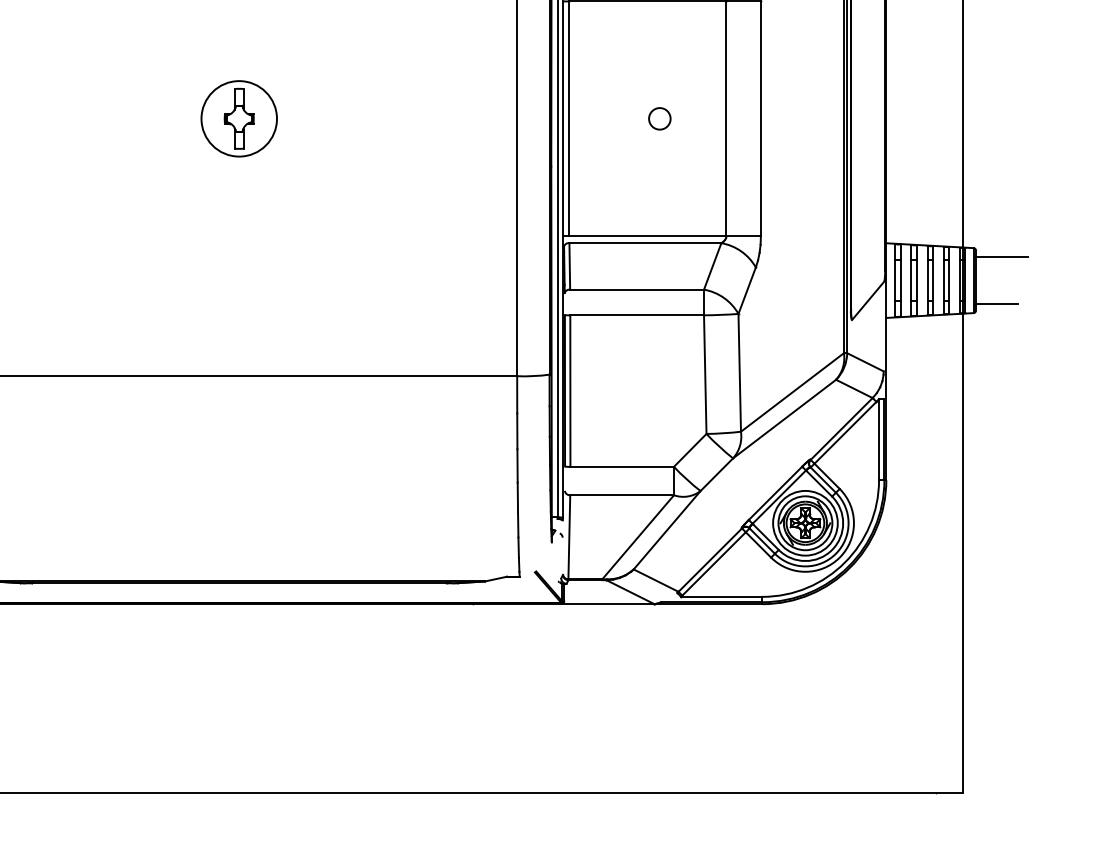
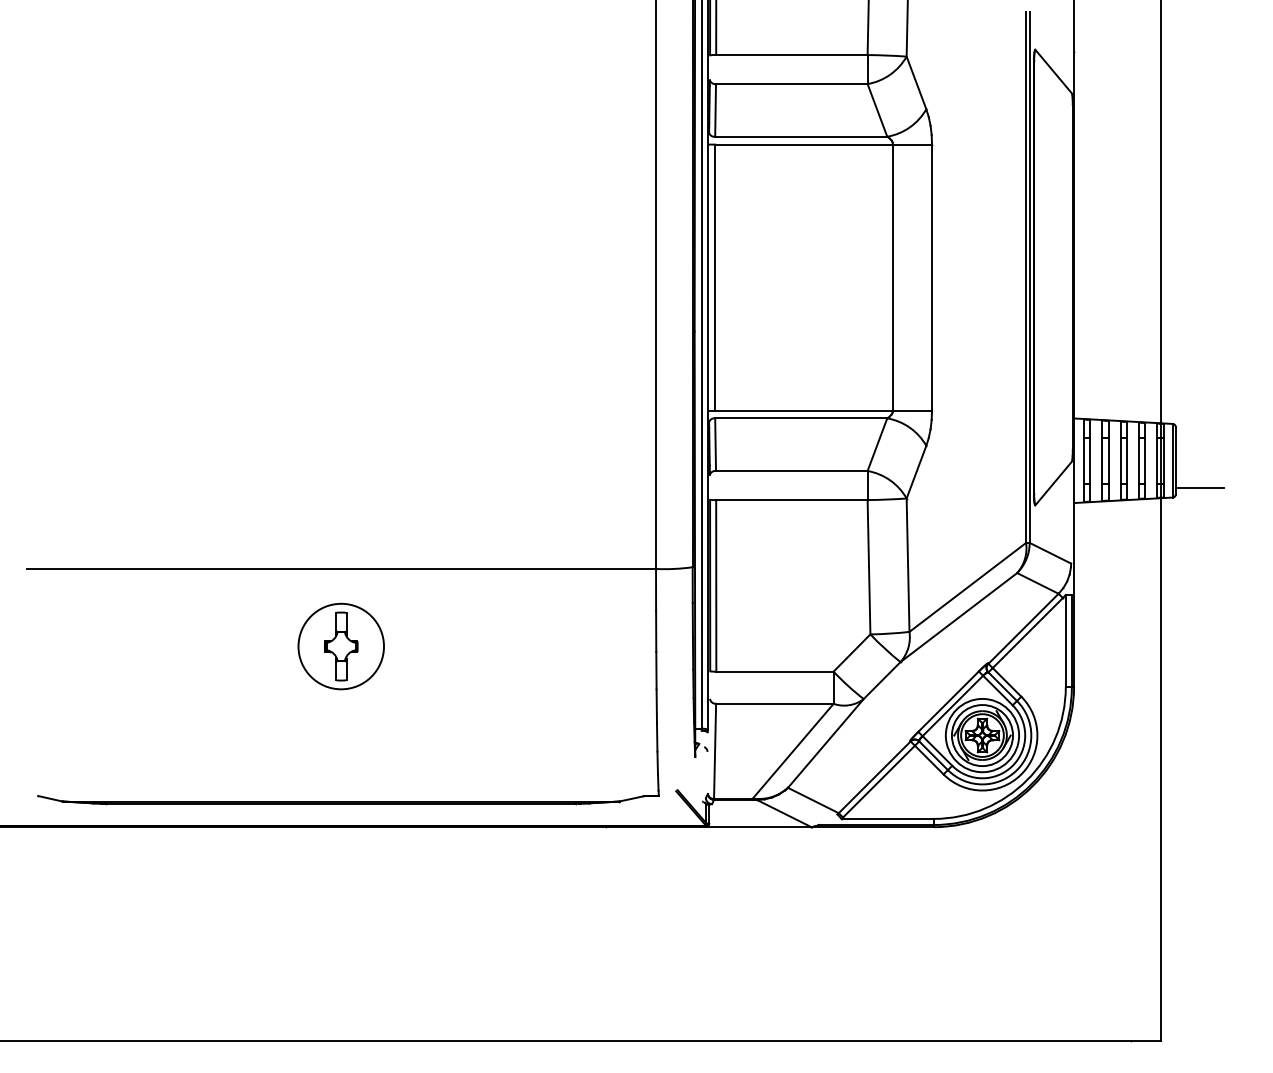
part: (238, 118) -> (340, 646), moved
circle: (659, 118) -> (817, 277), removed
line: (1001, 256) -> (1204, 433), removed

